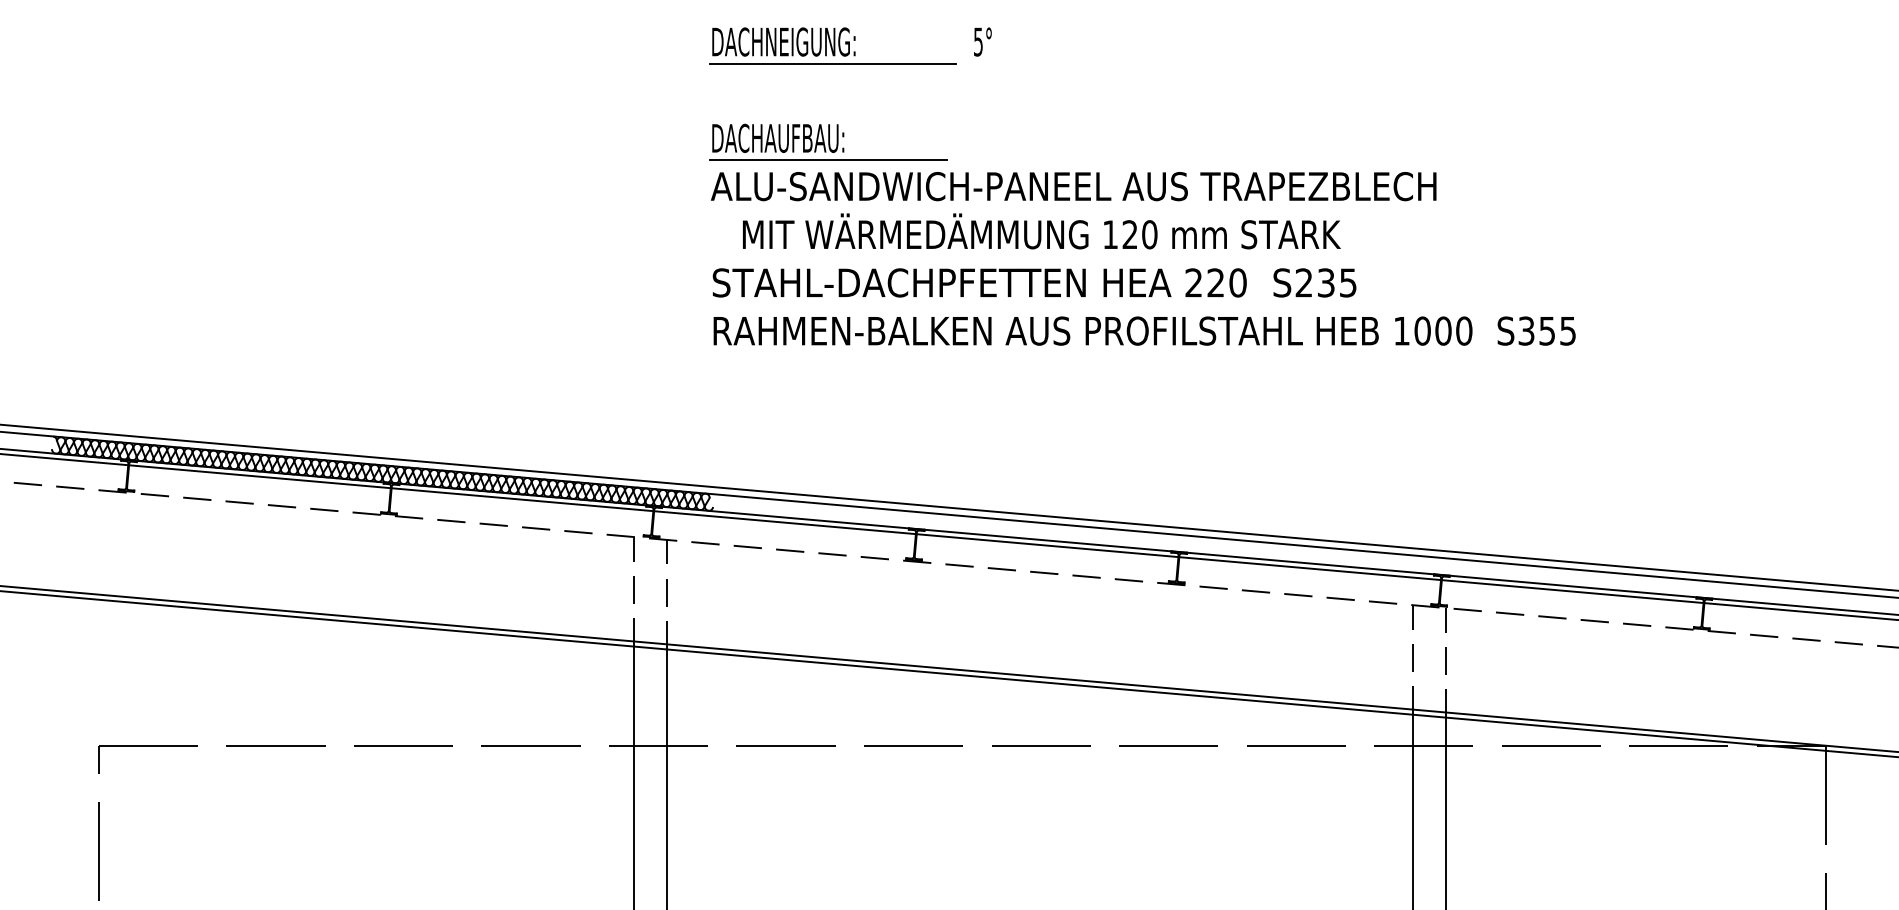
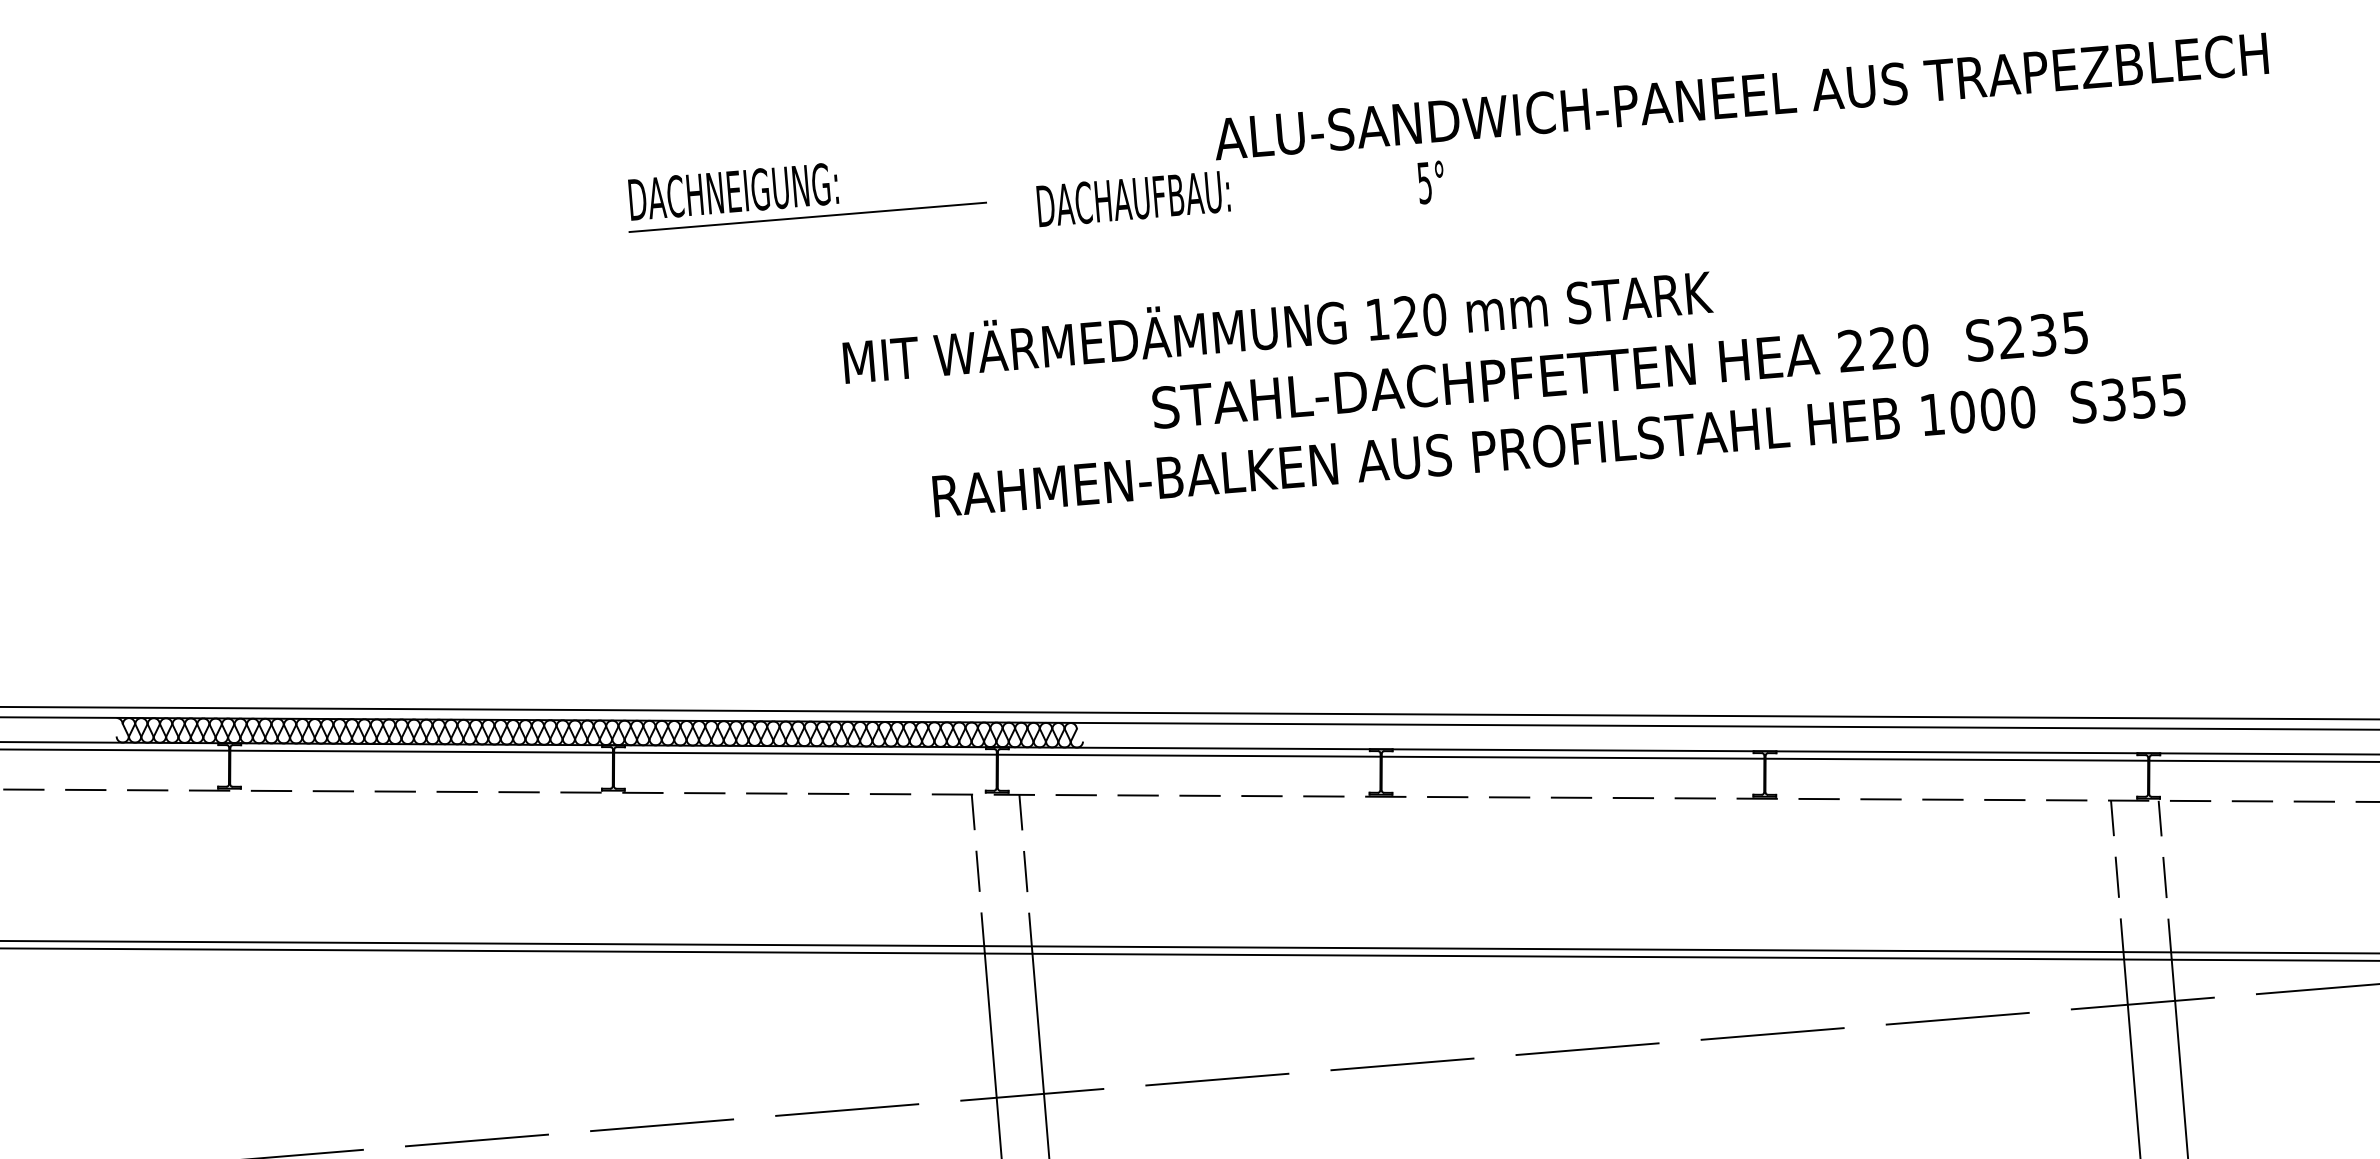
text: (982, 41) -> (1430, 181), moved
part: (832, 45) -> (804, 190), moved
line: (828, 160) -> (1209, 224), removed
text: (1073, 186) -> (1740, 96), moved
text: (1041, 231) -> (1277, 323), moved
text: (1034, 282) -> (1619, 369), moved
text: (1144, 330) -> (1558, 444), moved

